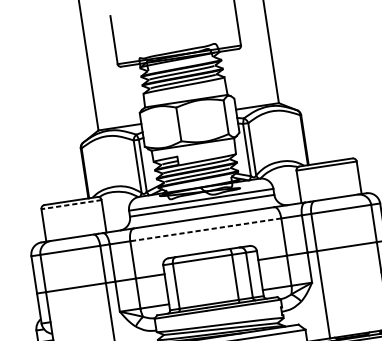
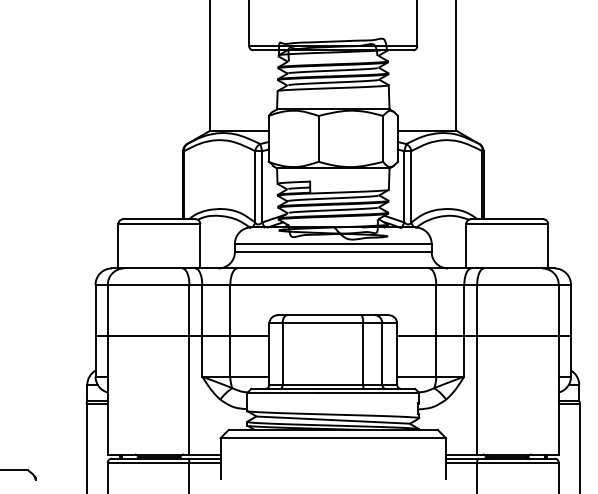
line: (71, 204) -> (159, 224), dashed -> solid
line: (205, 229) -> (333, 284), dashed -> solid

